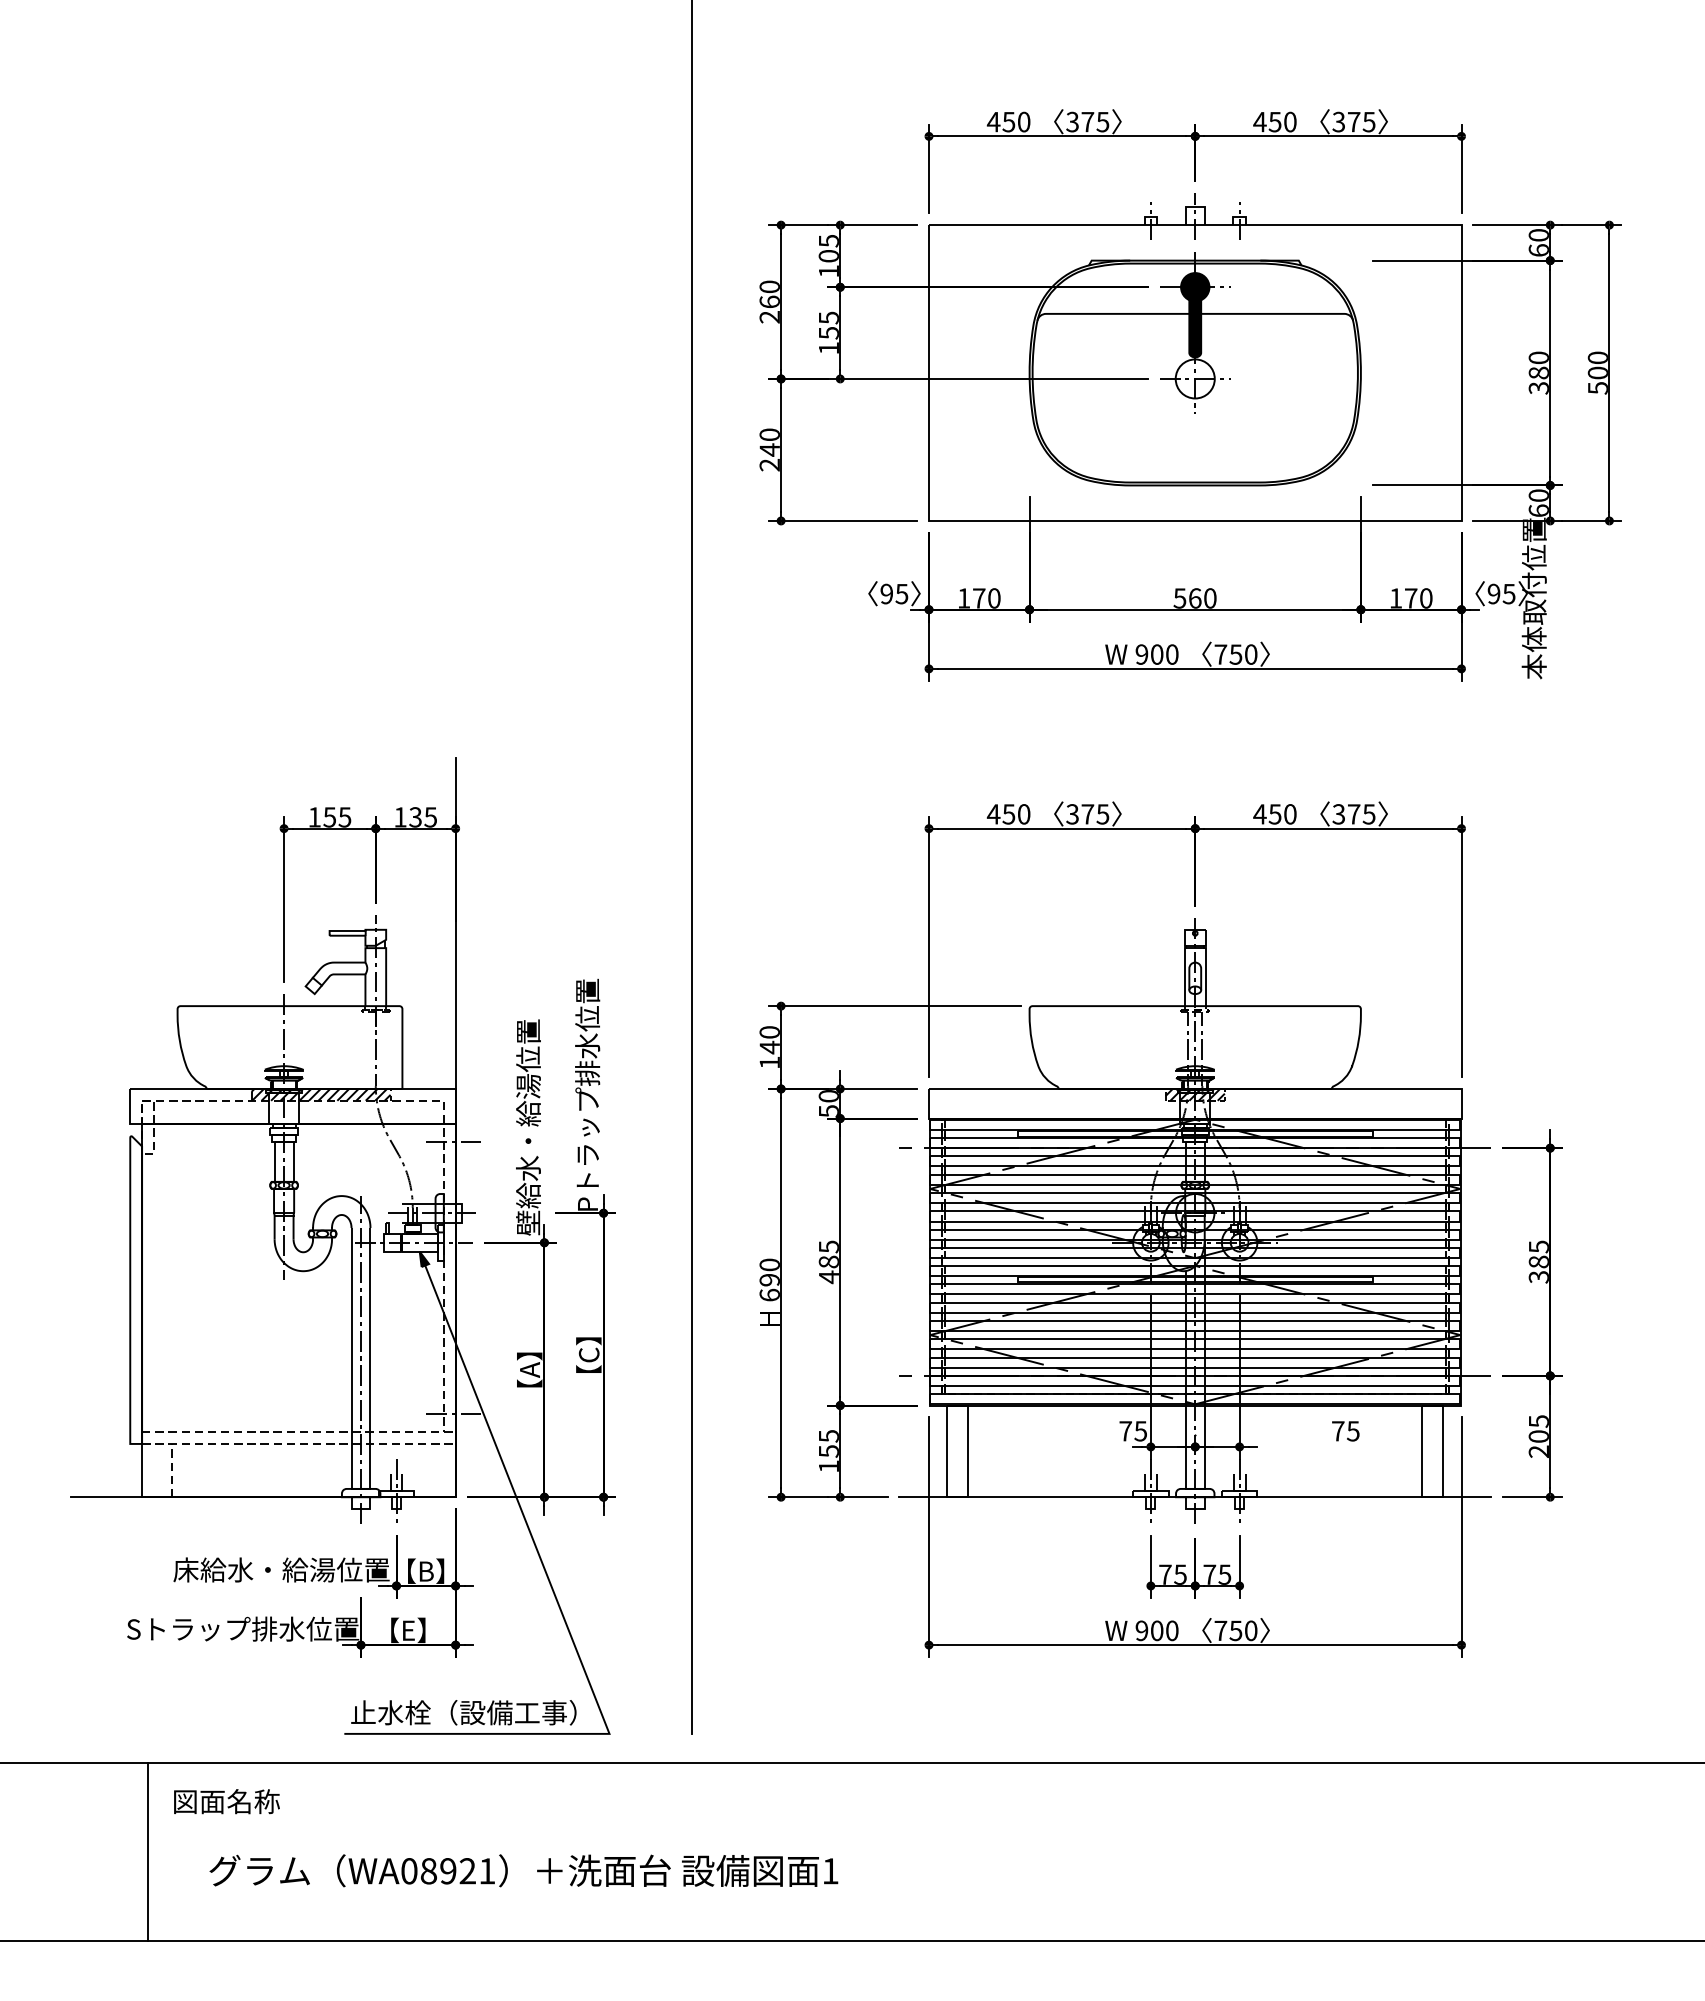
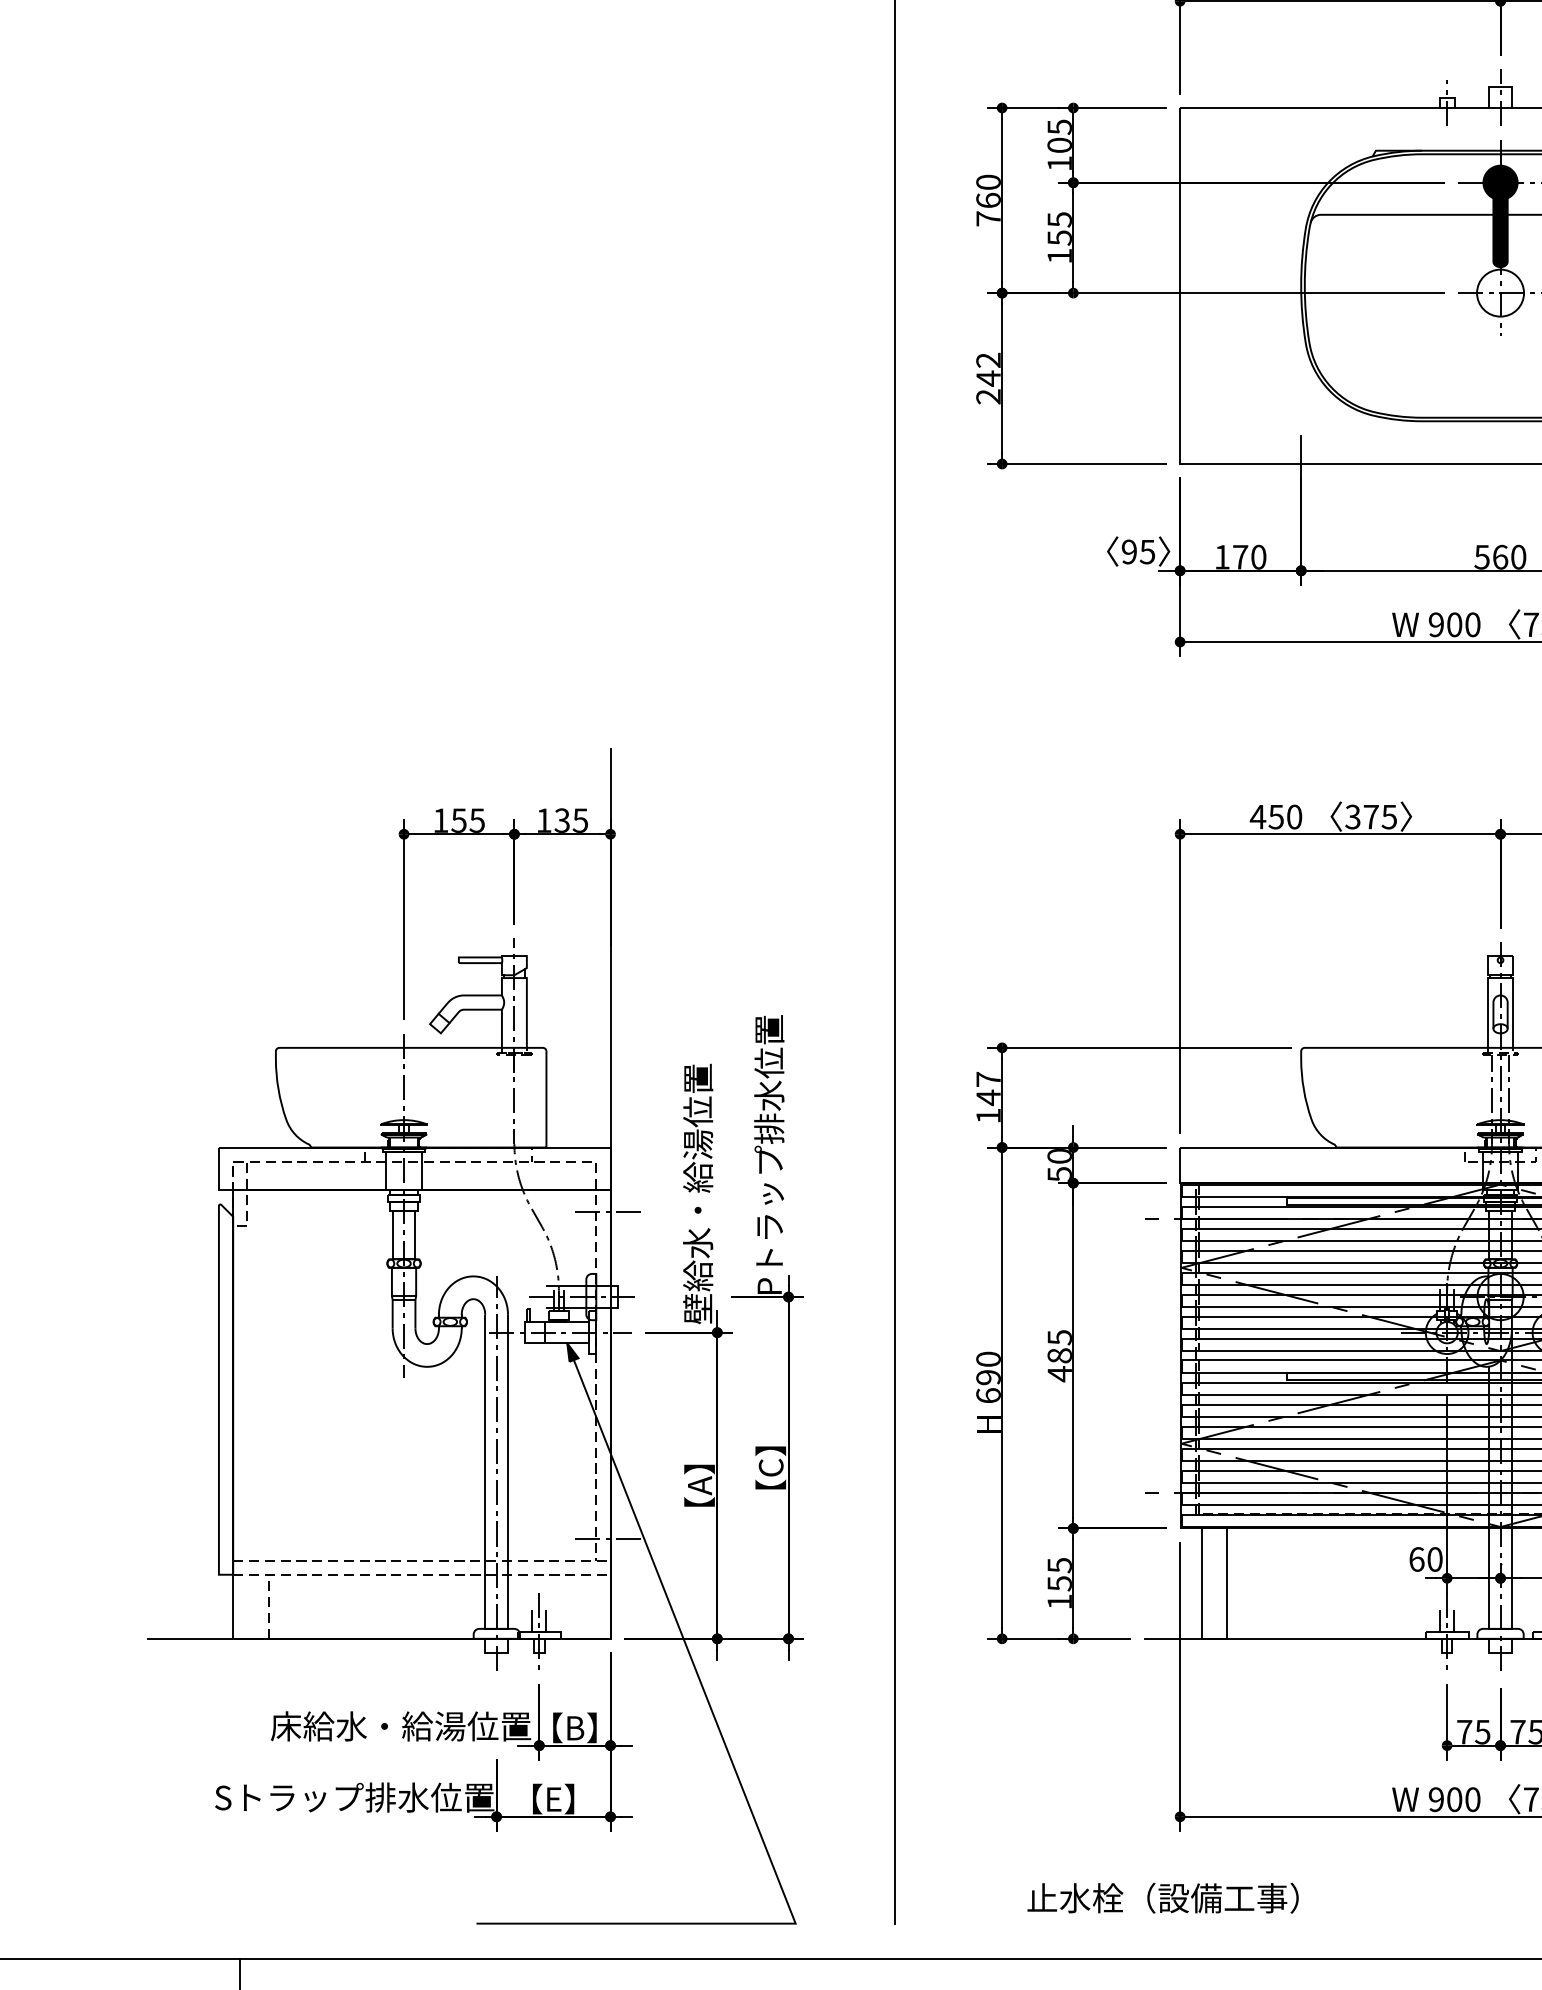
text: (769, 317) -> (988, 219), 260 -> 760
text: (769, 434) -> (988, 359), 240 -> 242
text: (769, 1032) -> (988, 1079), 140 -> 147
hatch: (320, 1094) -> (447, 1154), removed
hatch: (1194, 1094) -> (1499, 1154), removed
text: (1133, 1431) -> (1426, 1559), 75 -> 60
text: (463, 1712) -> (1162, 1897), moved

